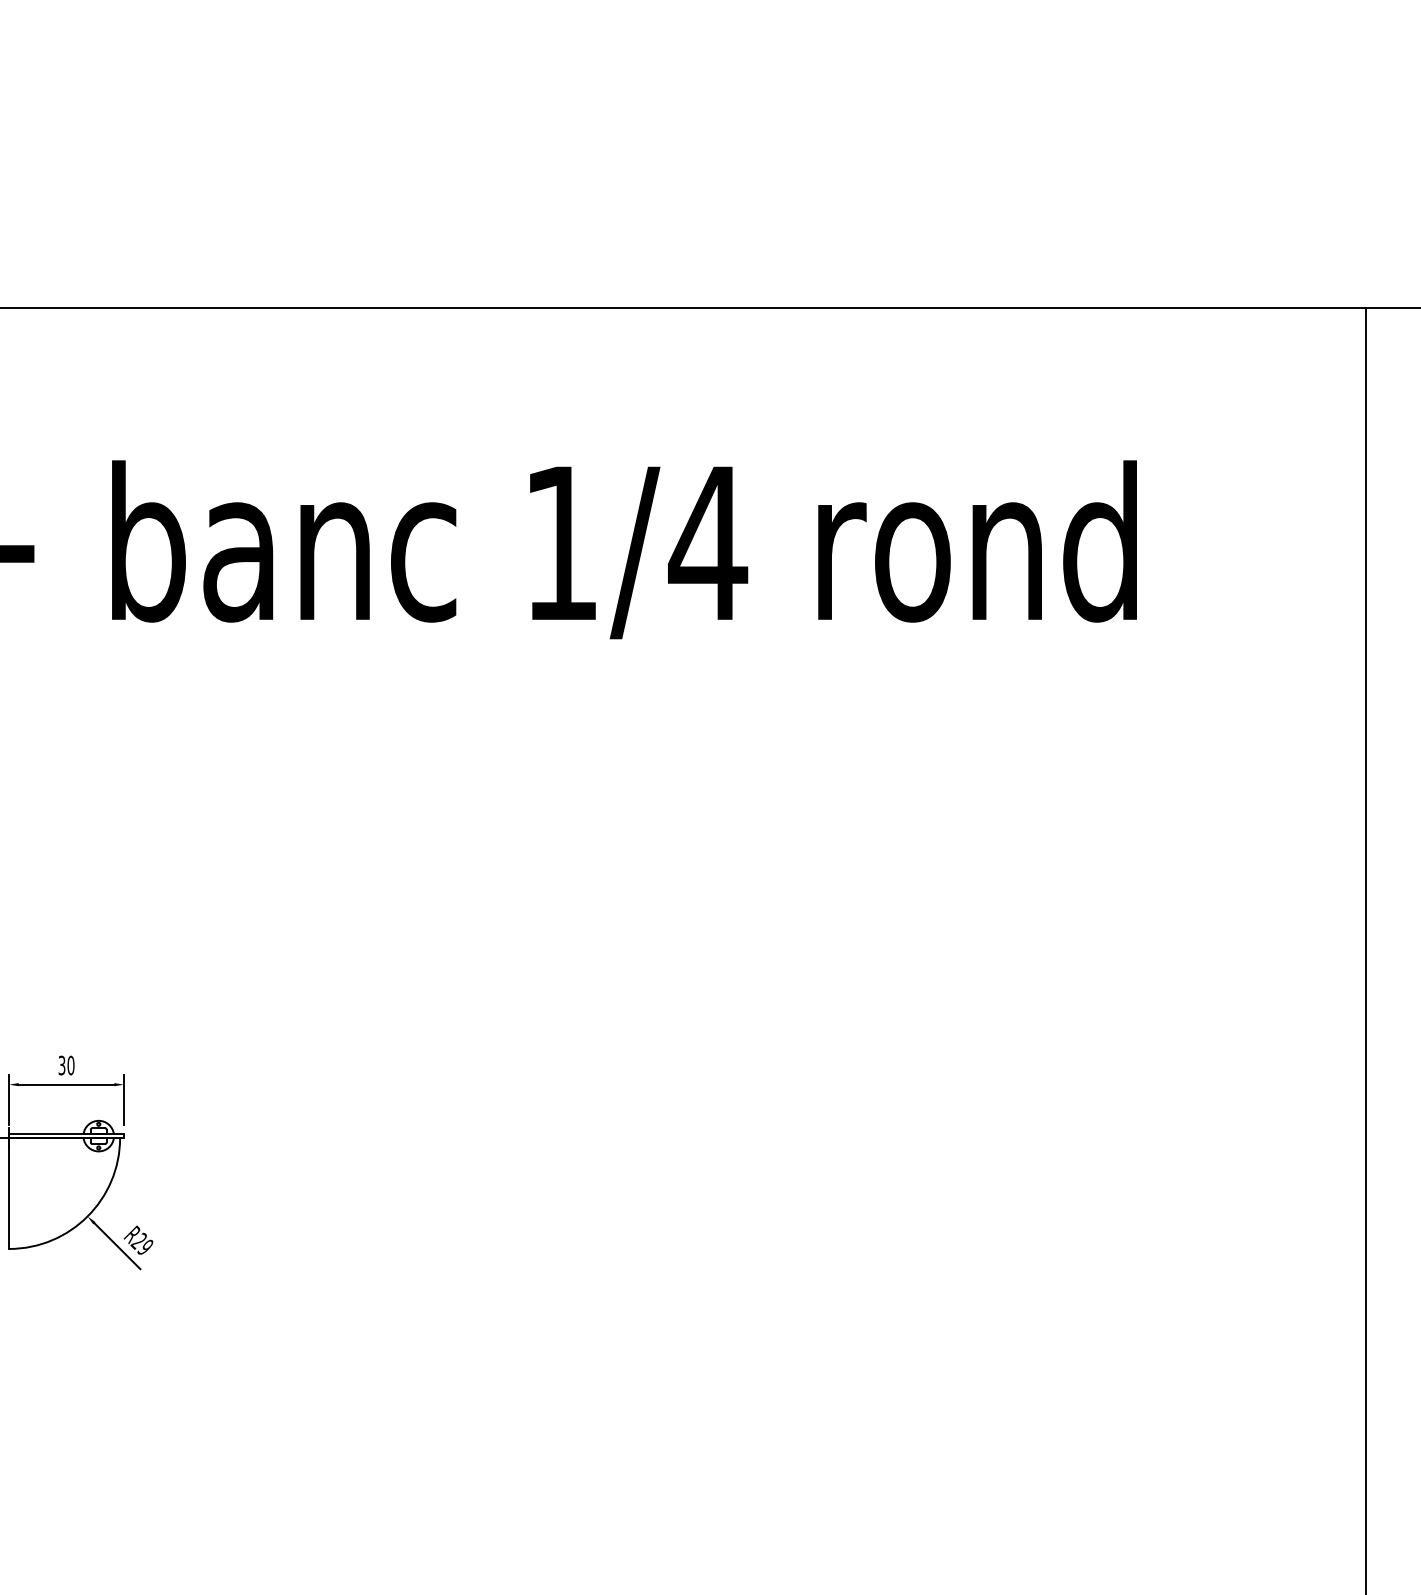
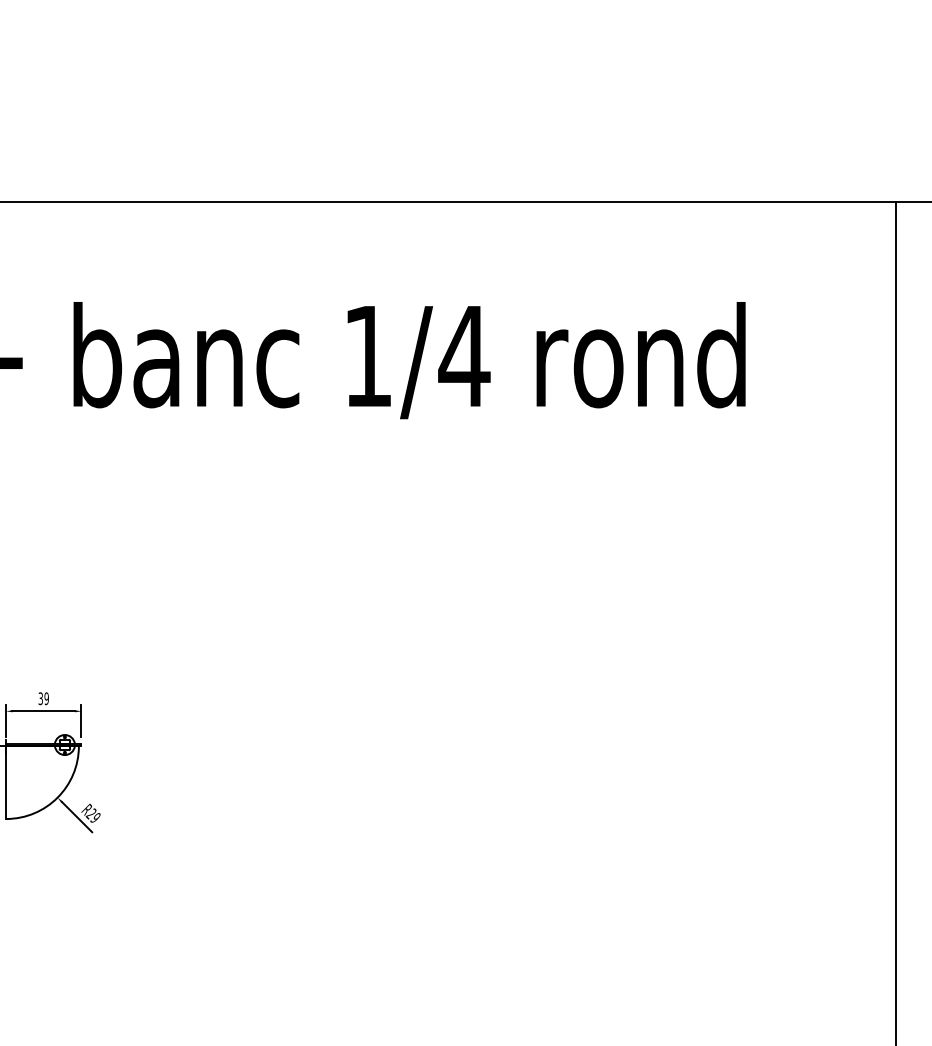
text: (70, 1065) -> (46, 698), 30 -> 39

